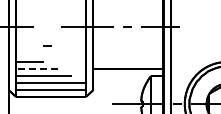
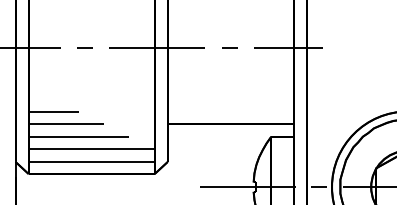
line: (47, 45) -> (85, 47), moved
line: (36, 68) -> (65, 123), dashed -> solid

